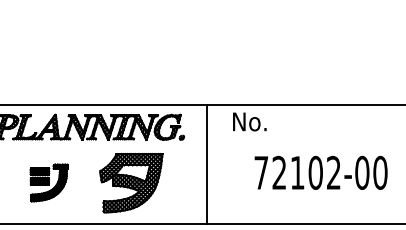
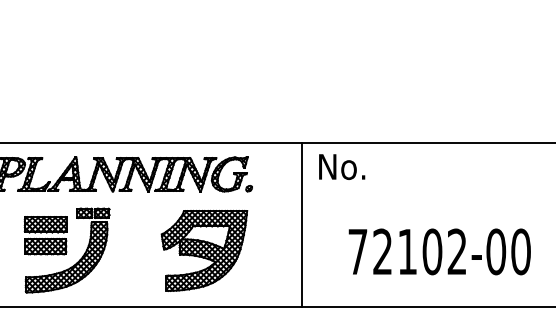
line: (206, 164) -> (301, 225), moved
text: (320, 172) -> (438, 251), moved
part: (49, 182) -> (67, 249), size x1.67
part: (131, 183) -> (204, 251), moved

